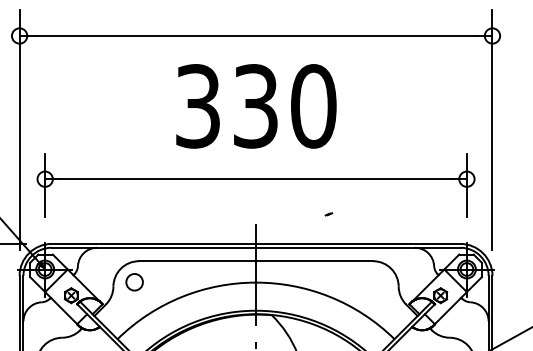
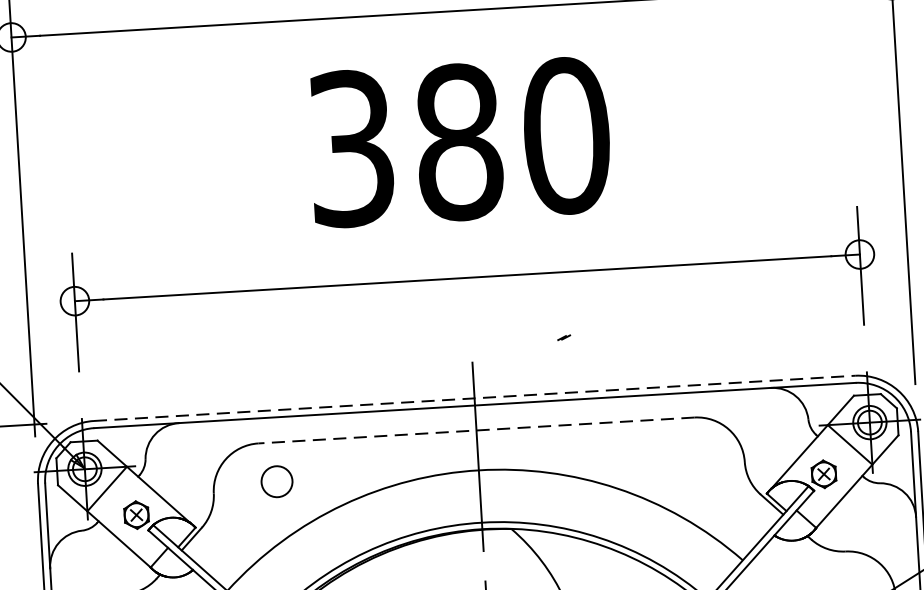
text: (255, 106) -> (458, 142), 330 -> 380
part: (328, 214) -> (563, 338), moved
line: (256, 243) -> (475, 397), solid -> dashed
line: (255, 261) -> (475, 431), solid -> dashed
circle: (134, 282) -> (276, 482), moved

